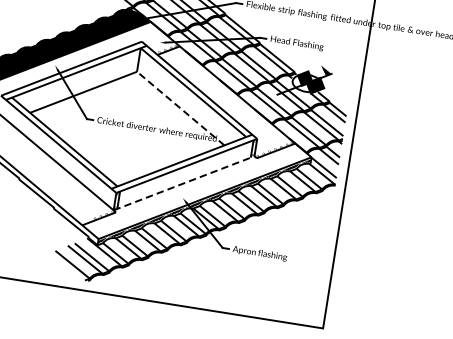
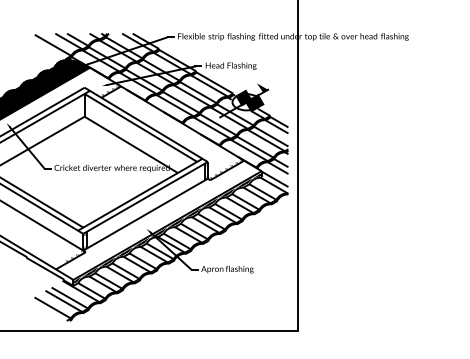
line: (180, 108) -> (130, 144), dashed -> solid
line: (184, 183) -> (145, 214), dashed -> solid

